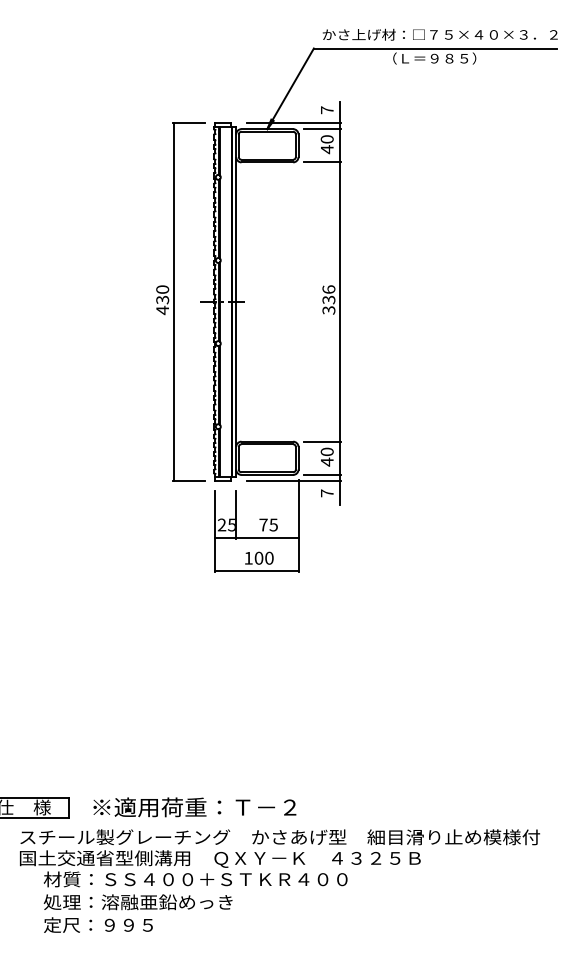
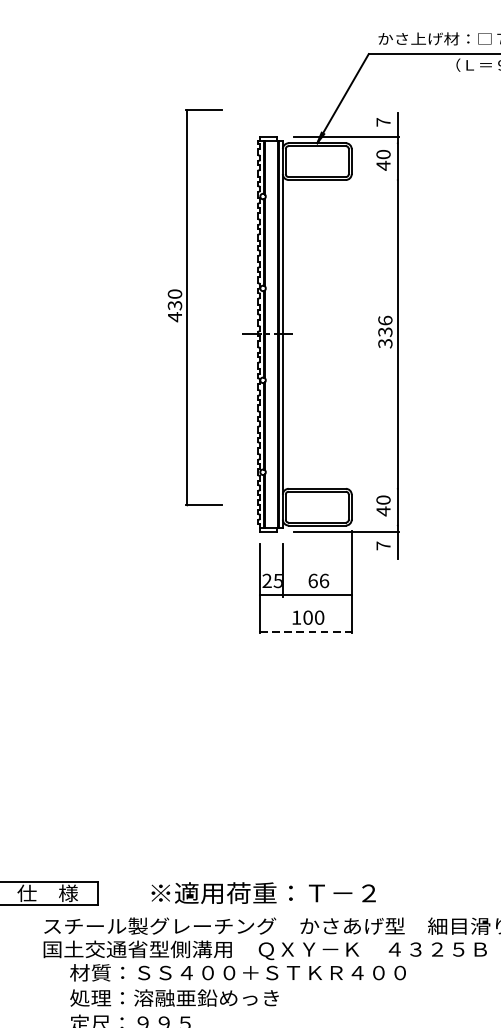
line: (322, 129) -> (378, 143), removed
line: (322, 162) -> (378, 180), removed
part: (180, 301) -> (194, 307), moved
line: (322, 441) -> (378, 488), removed
line: (322, 474) -> (378, 525), removed
text: (268, 524) -> (318, 580), 75 -> 66
line: (256, 571) -> (305, 632), solid -> dashed
text: (194, 807) -> (263, 893), moved

